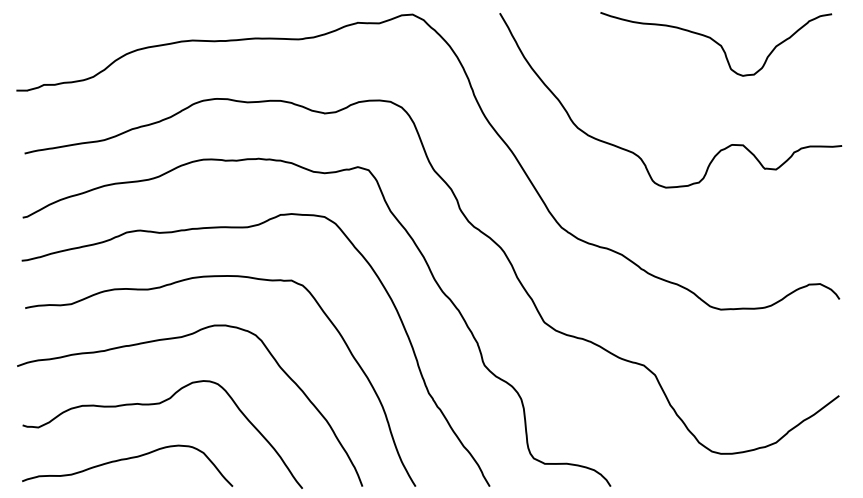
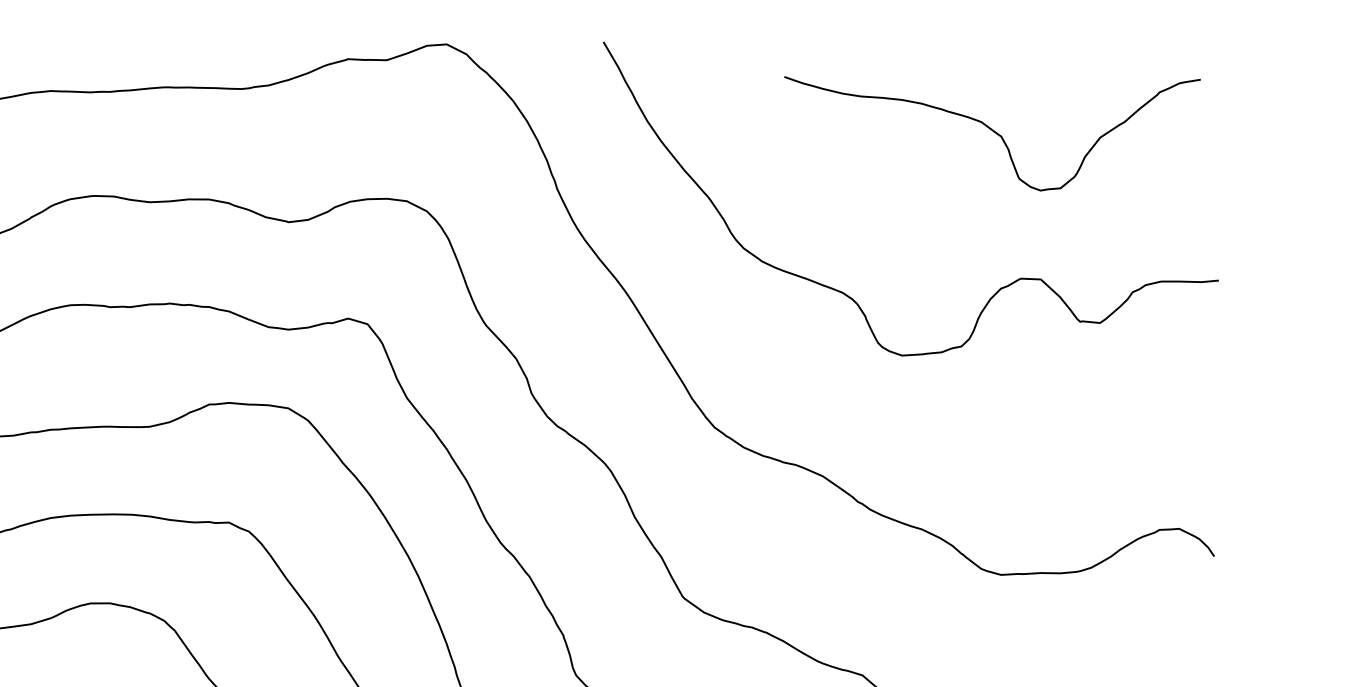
curve: (716, 43) -> (992, 132), moved

